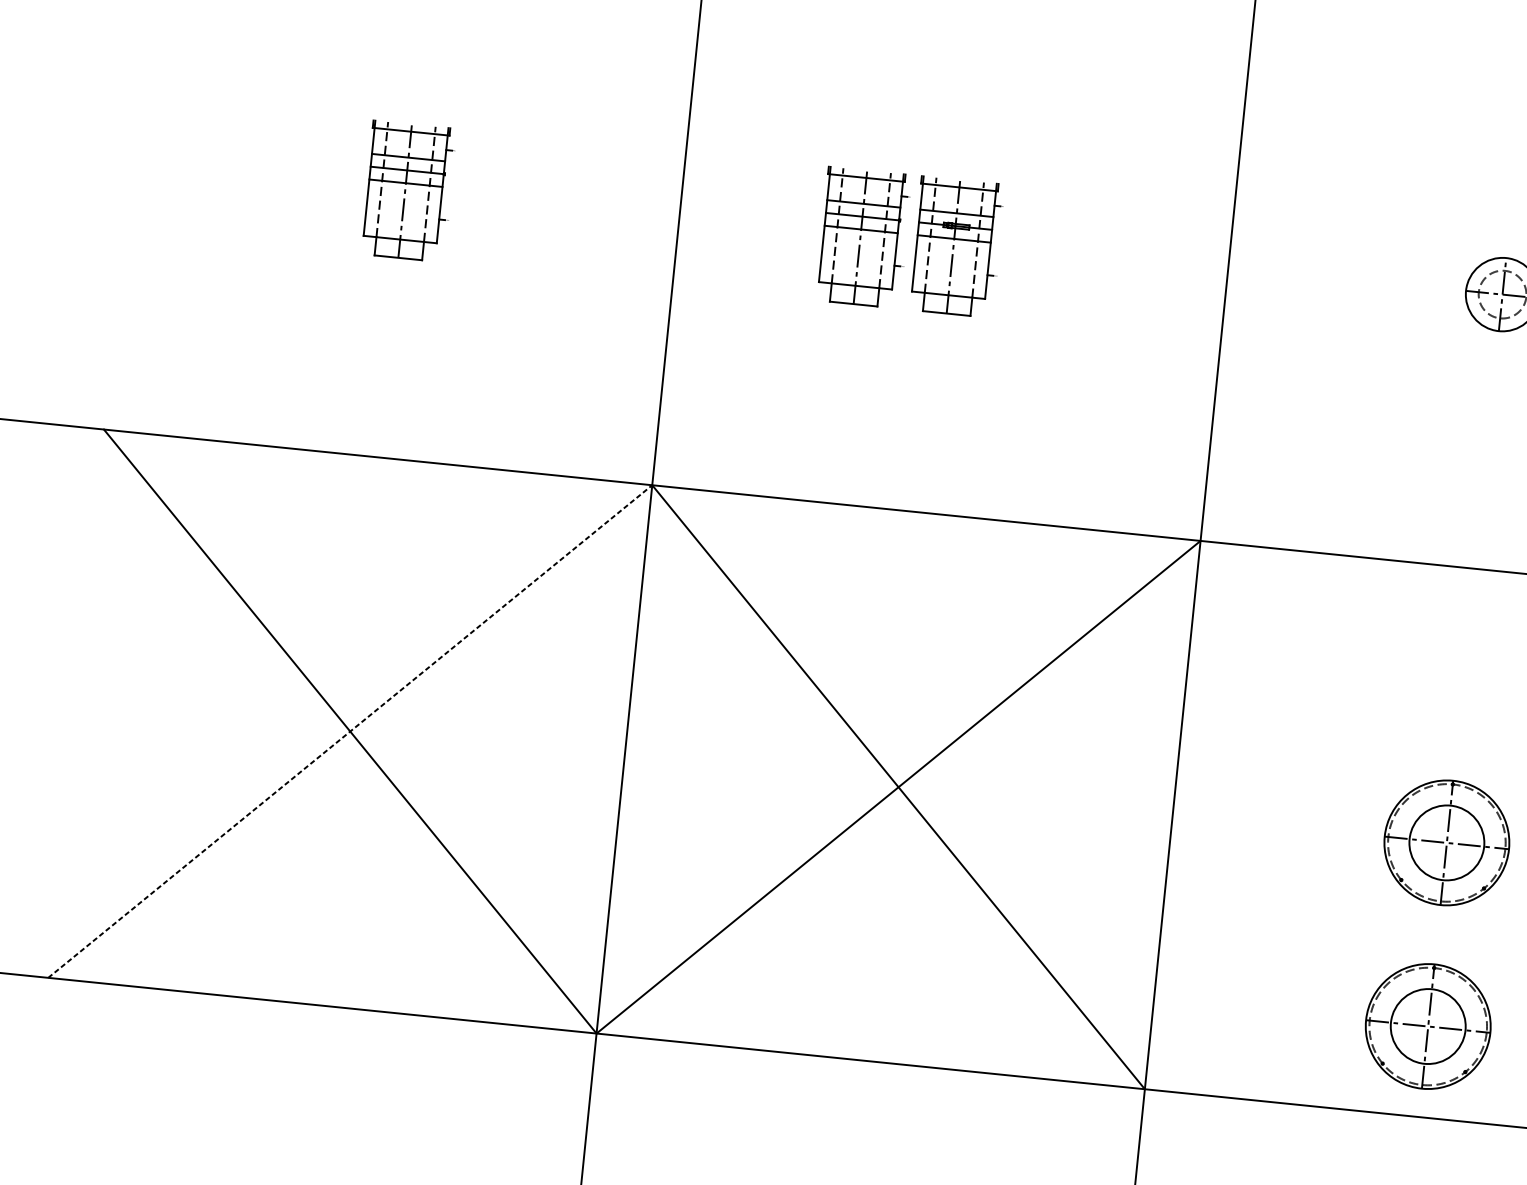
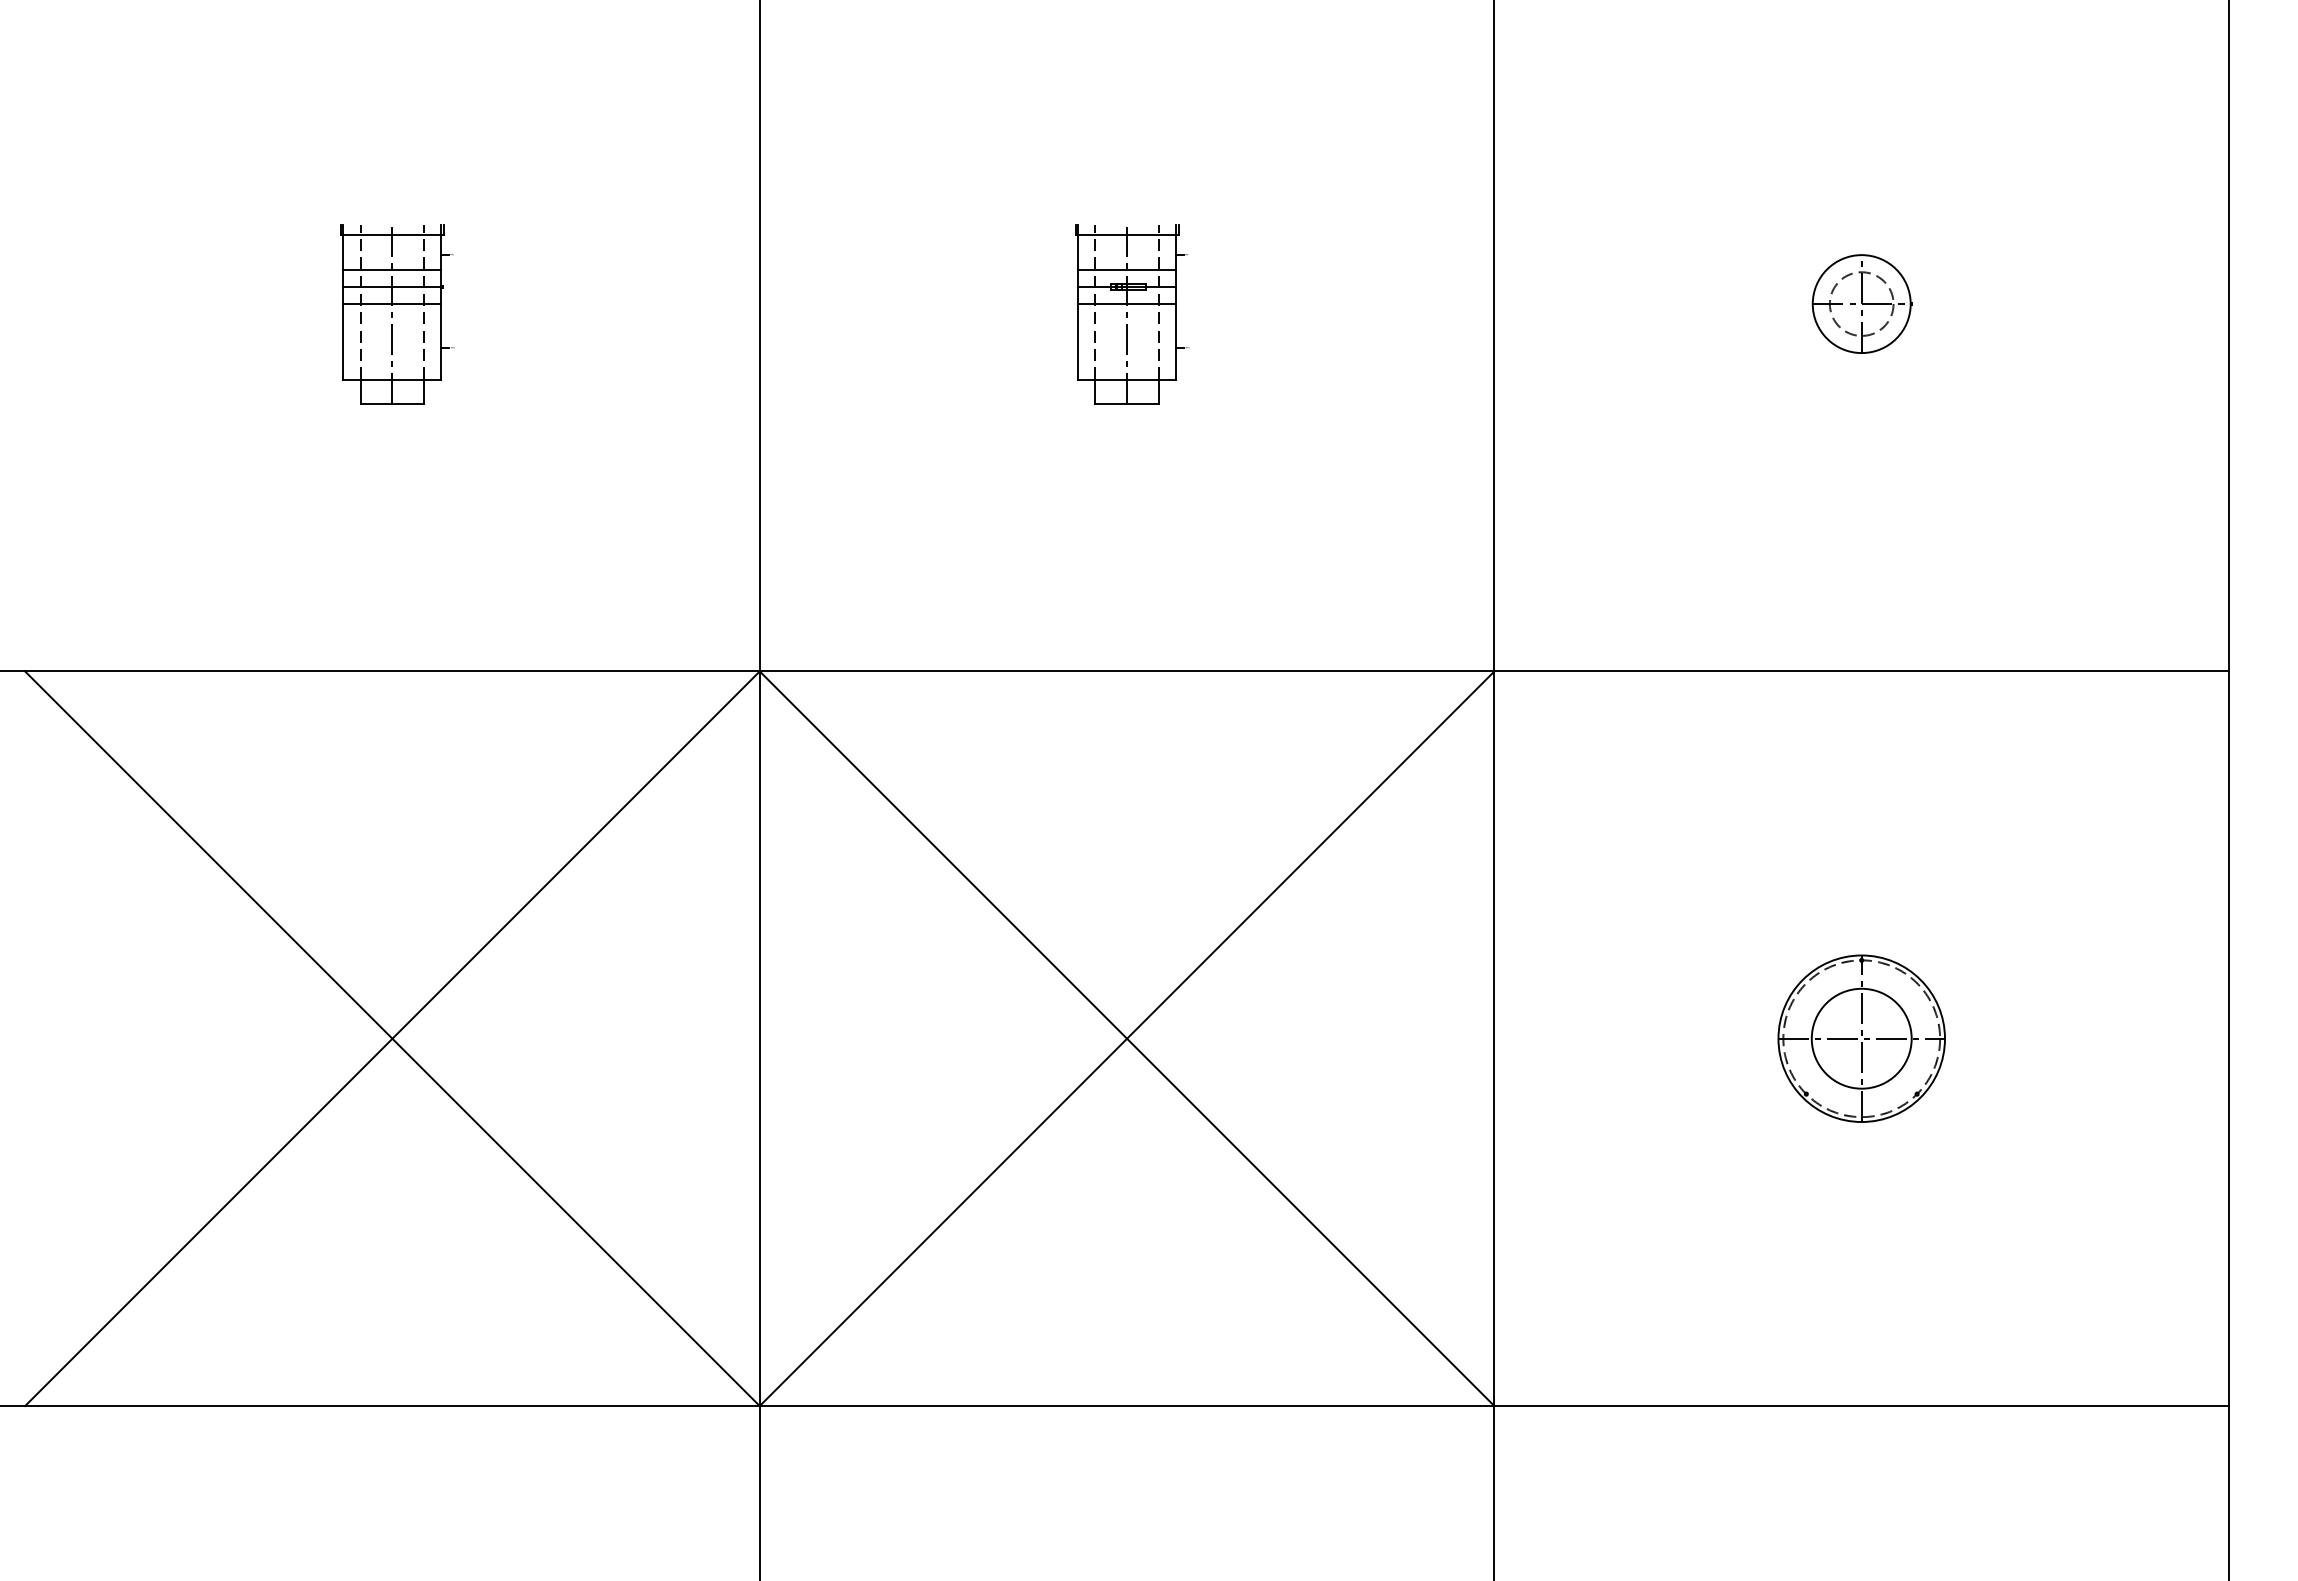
part: (864, 237) -> (1007, 314), removed
line: (350, 731) -> (392, 1038), dashed -> solid
part: (1428, 1026) -> (1861, 1284), removed

